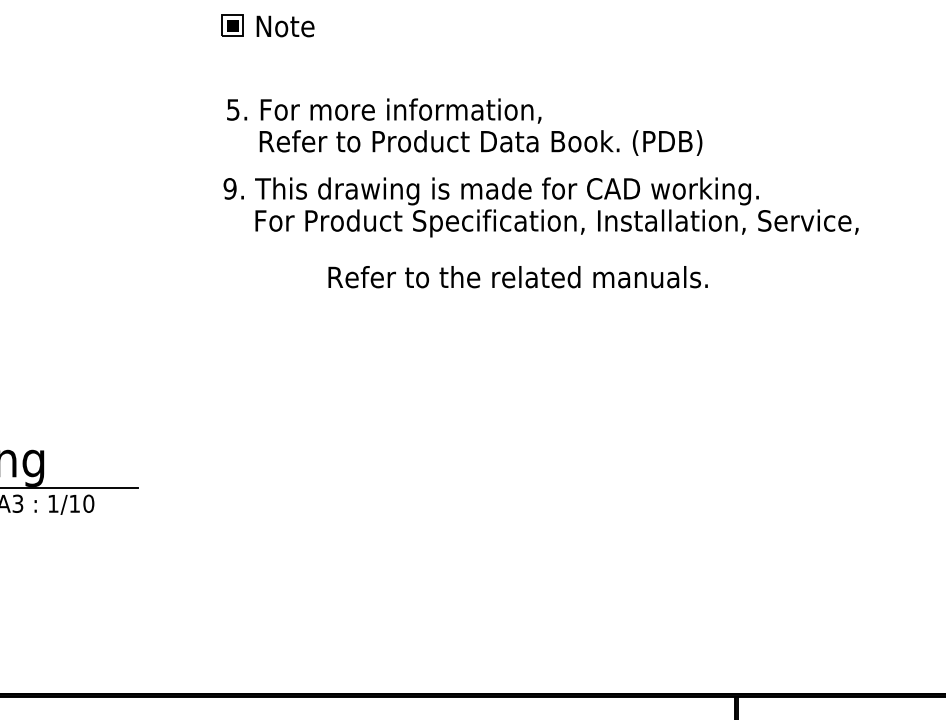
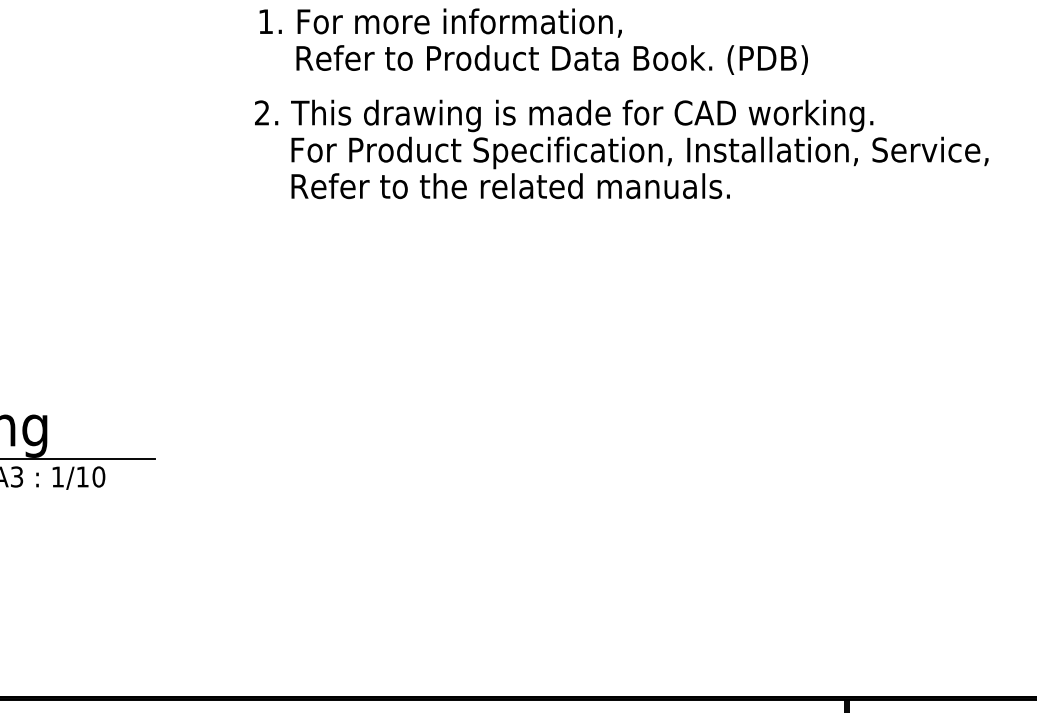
text: (233, 109) -> (266, 21), 5. -> 1.
text: (229, 188) -> (261, 112), 9. -> 2.
text: (517, 277) -> (509, 186), moved

